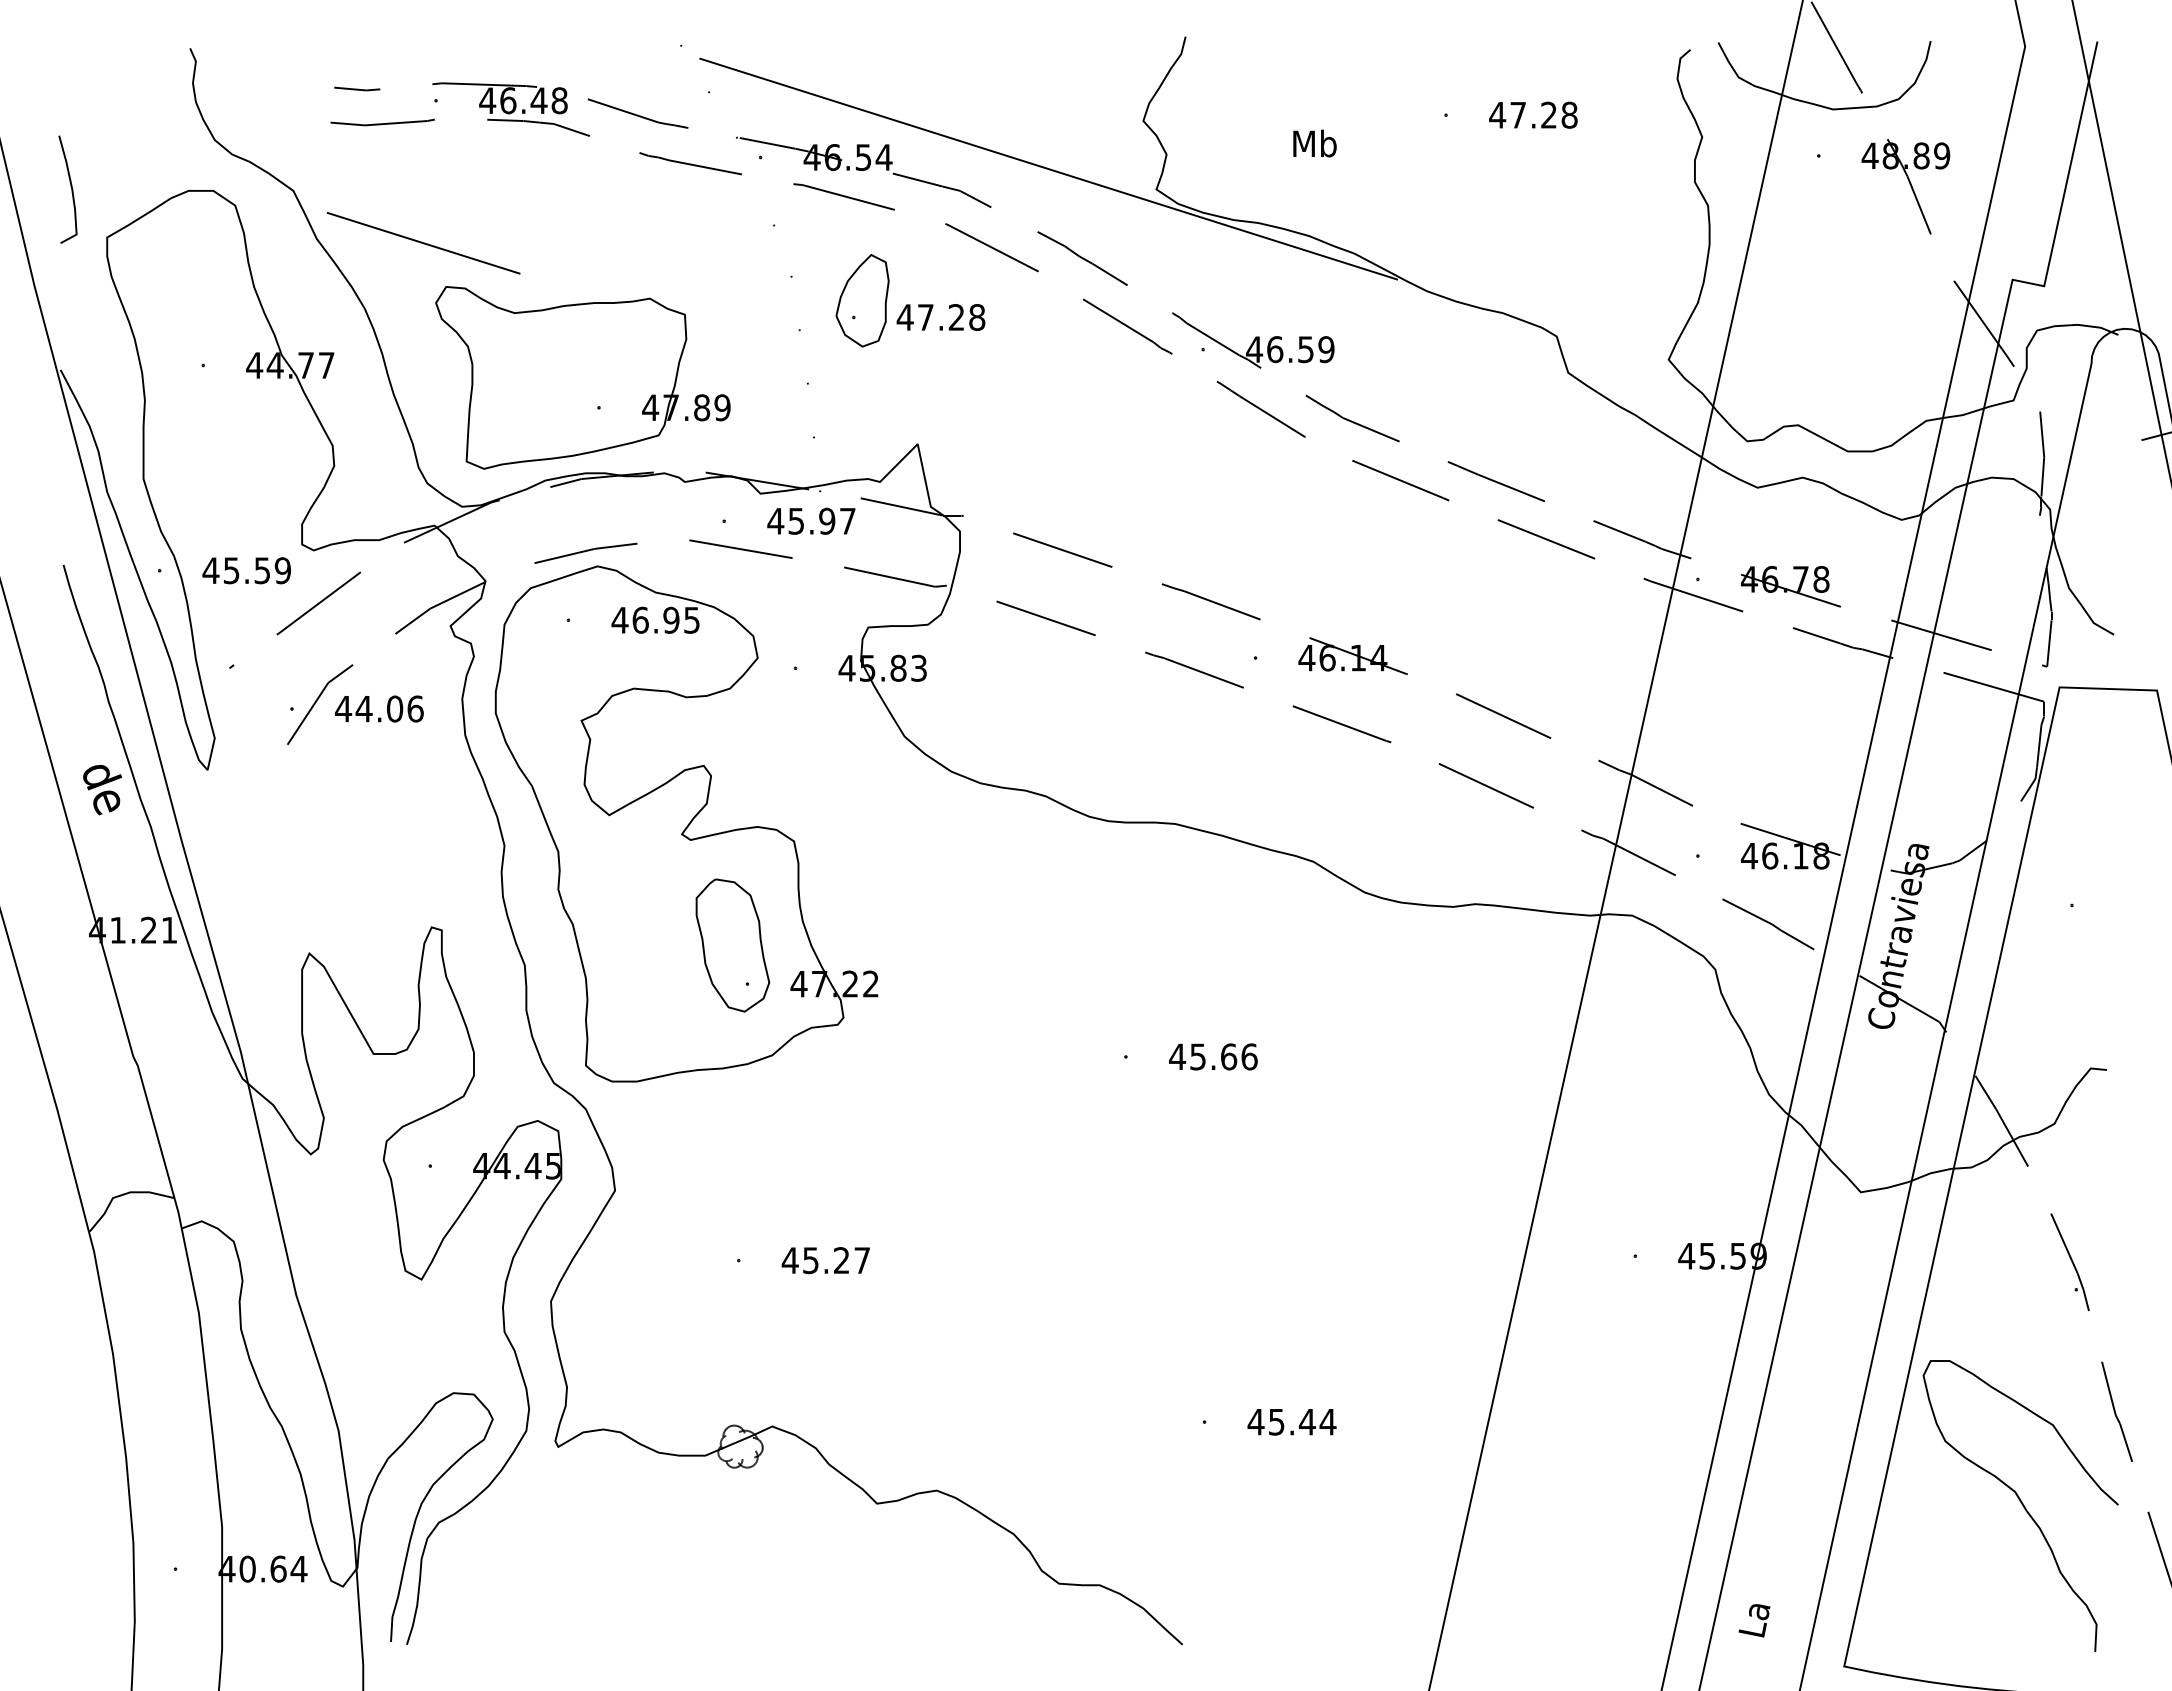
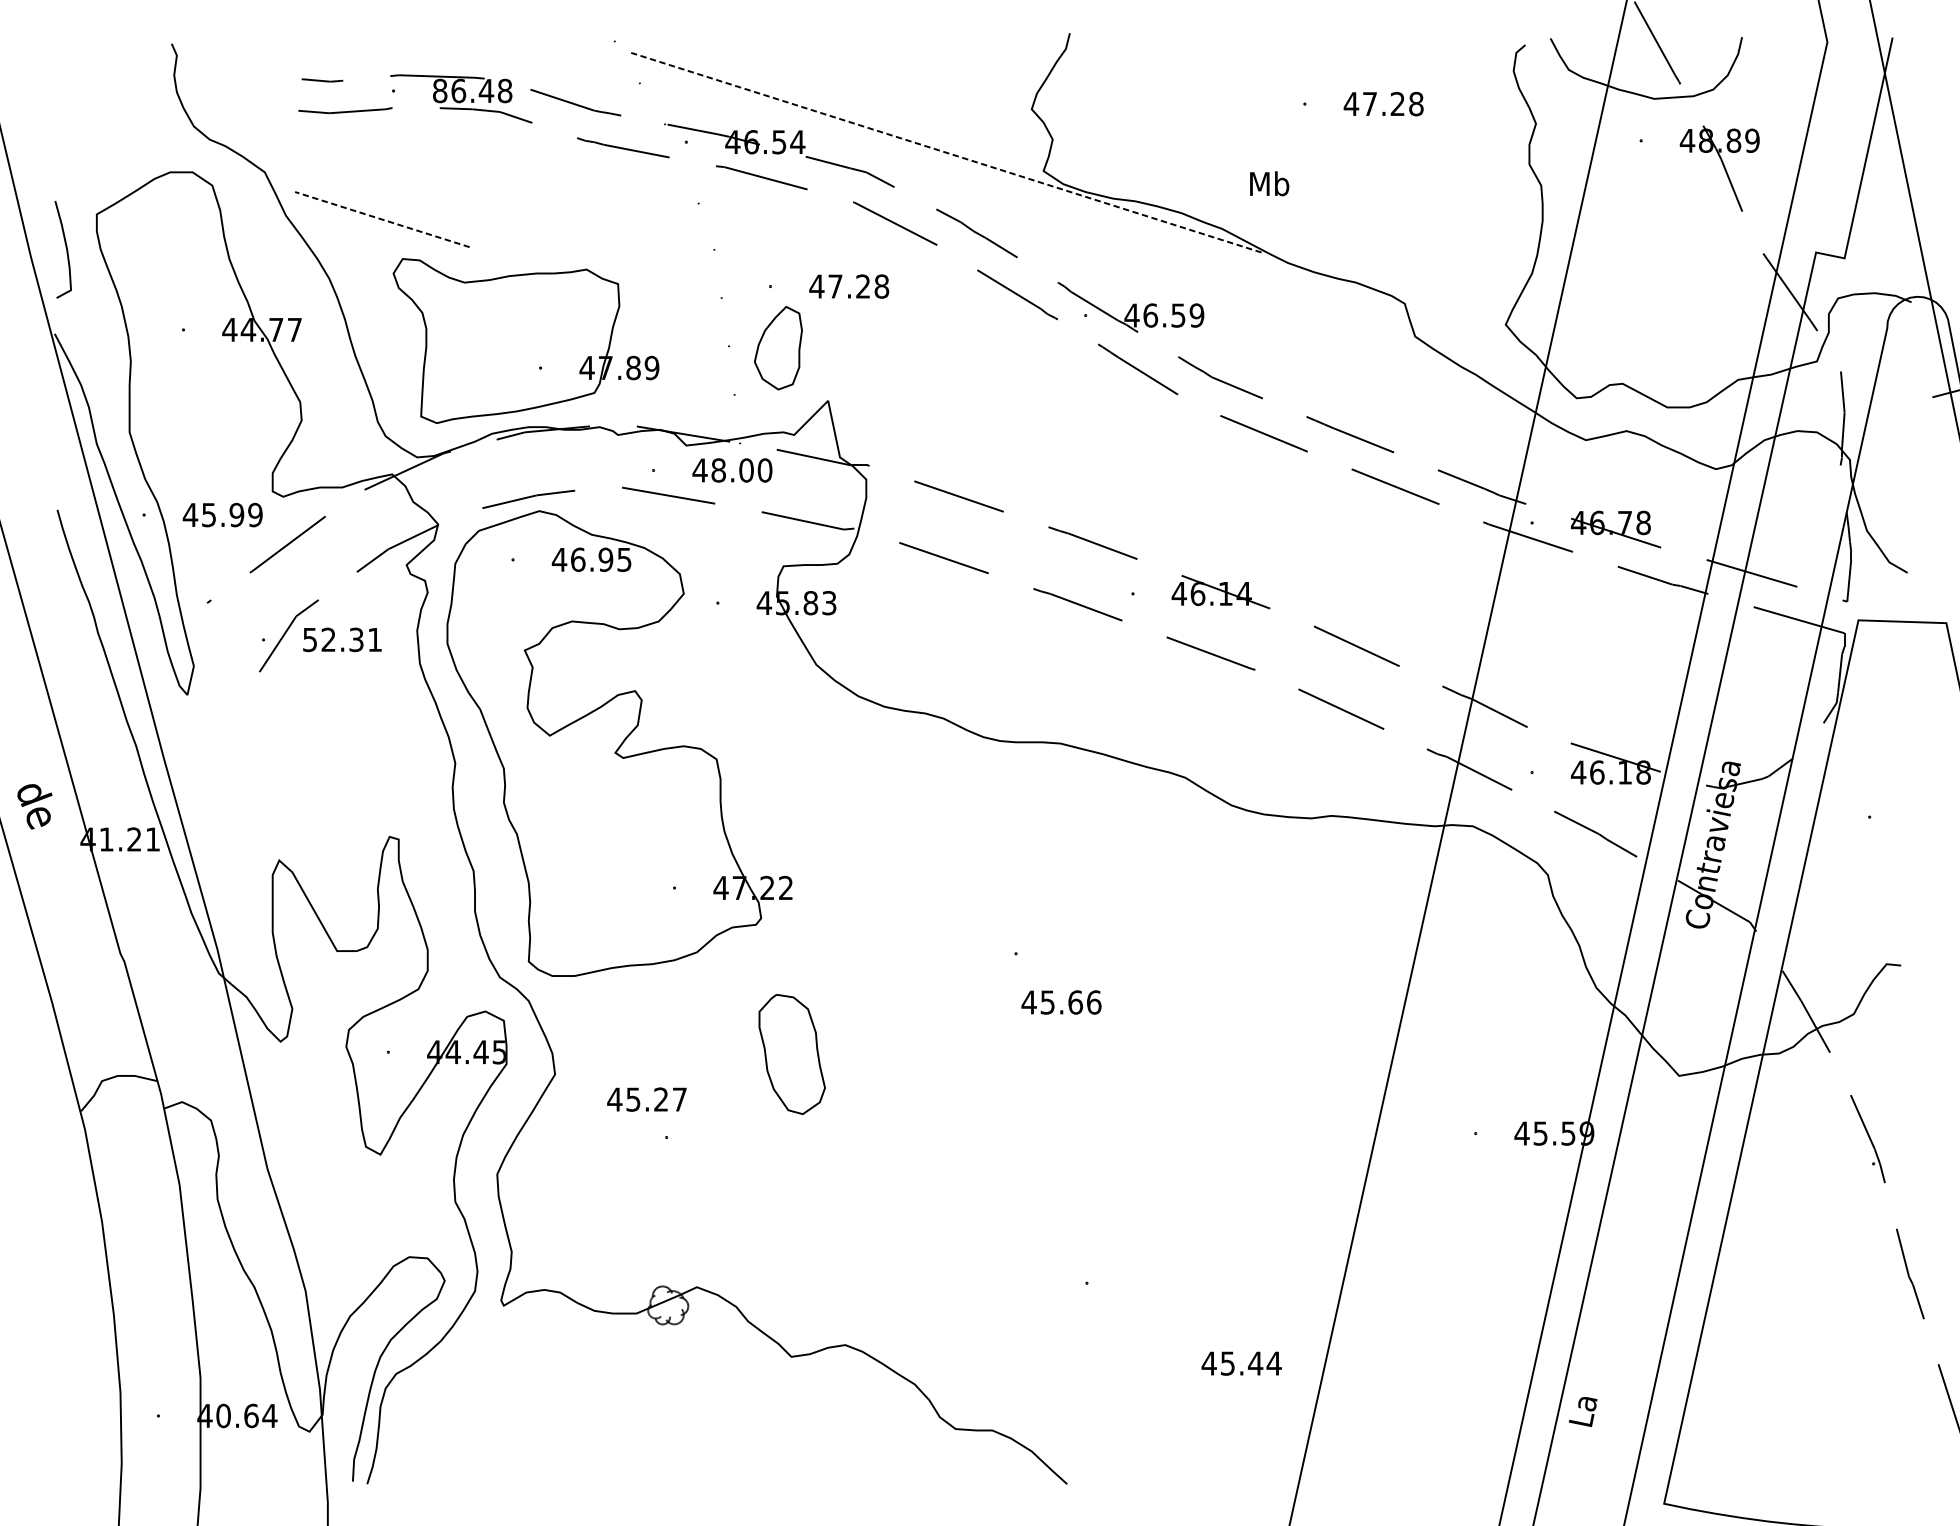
text: (487, 100) -> (439, 90), 46.48 -> 86.48
text: (1314, 143) -> (1269, 183), moved
line: (1048, 168) -> (946, 152), solid -> dashed
curve: (71, 189) -> (66, 249), moved
line: (423, 243) -> (382, 219), solid -> dashed
part: (862, 300) -> (778, 347), moved
text: (821, 520) -> (741, 469), 45.97 -> 48.00
text: (262, 570) -> (236, 514), 45.59 -> 45.99
text: (379, 708) -> (342, 639), 44.06 -> 52.31
text: (102, 789) -> (34, 806), moved
part: (732, 945) -> (791, 1054), moved
text: (1213, 1056) -> (1061, 1002), moved
text: (825, 1260) -> (646, 1099), moved
text: (1291, 1422) -> (1241, 1363), moved
curve: (2022, 1506) -> (1825, 1359), removed
text: (1754, 1620) -> (1583, 1411), moved

